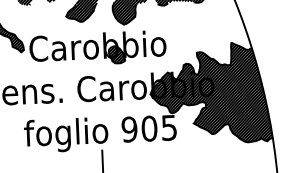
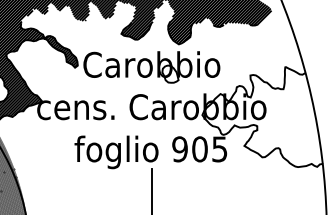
hatch: (116, 54) -> (170, 73), removed
hatch: (210, 93) -> (262, 116), removed

